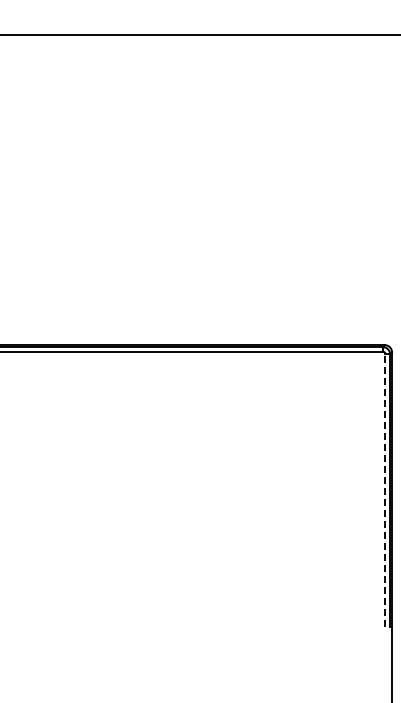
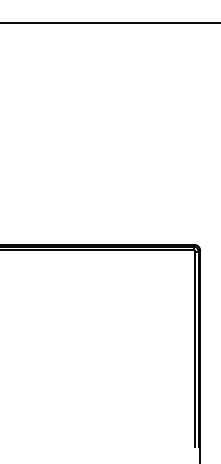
line: (385, 489) -> (195, 348), dashed -> solid

